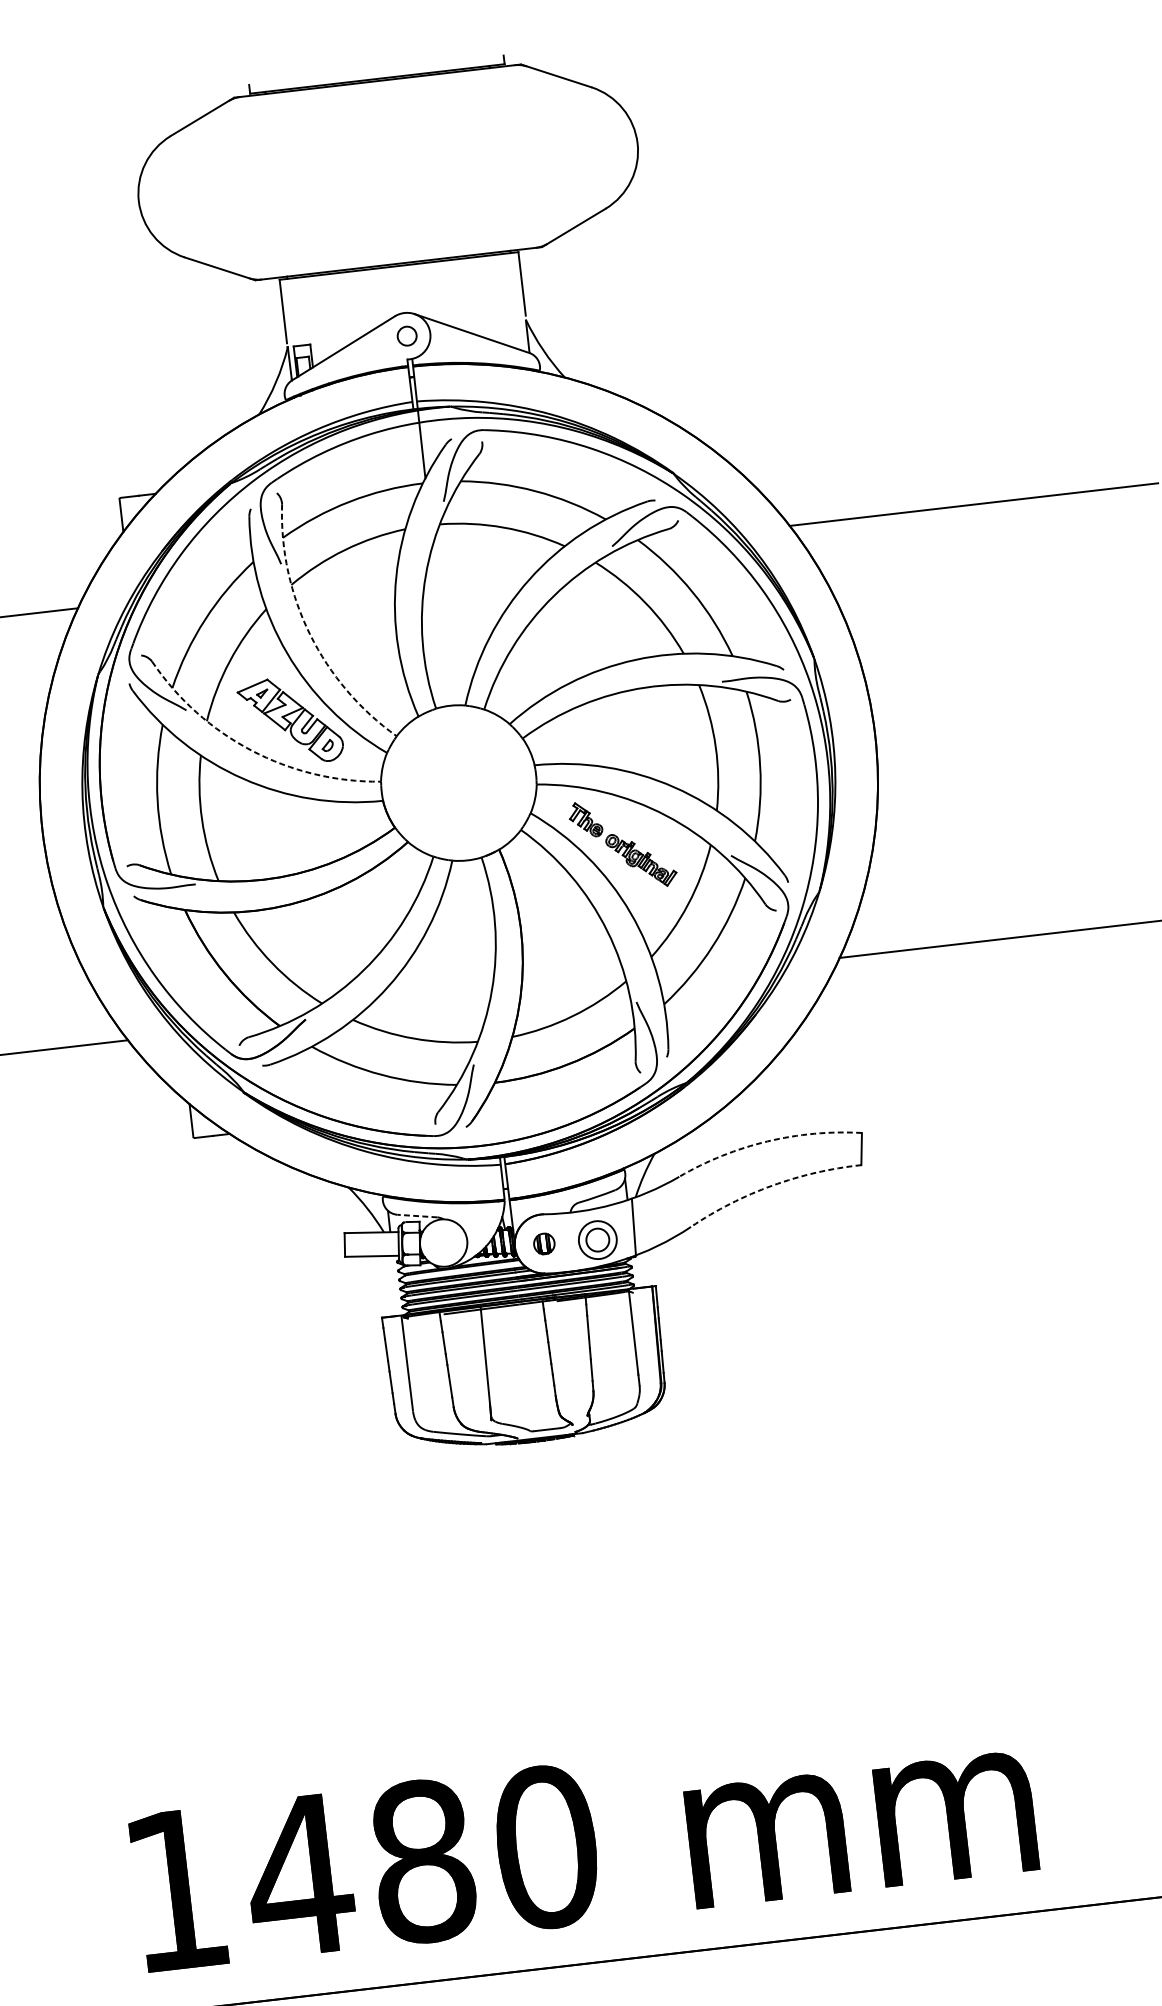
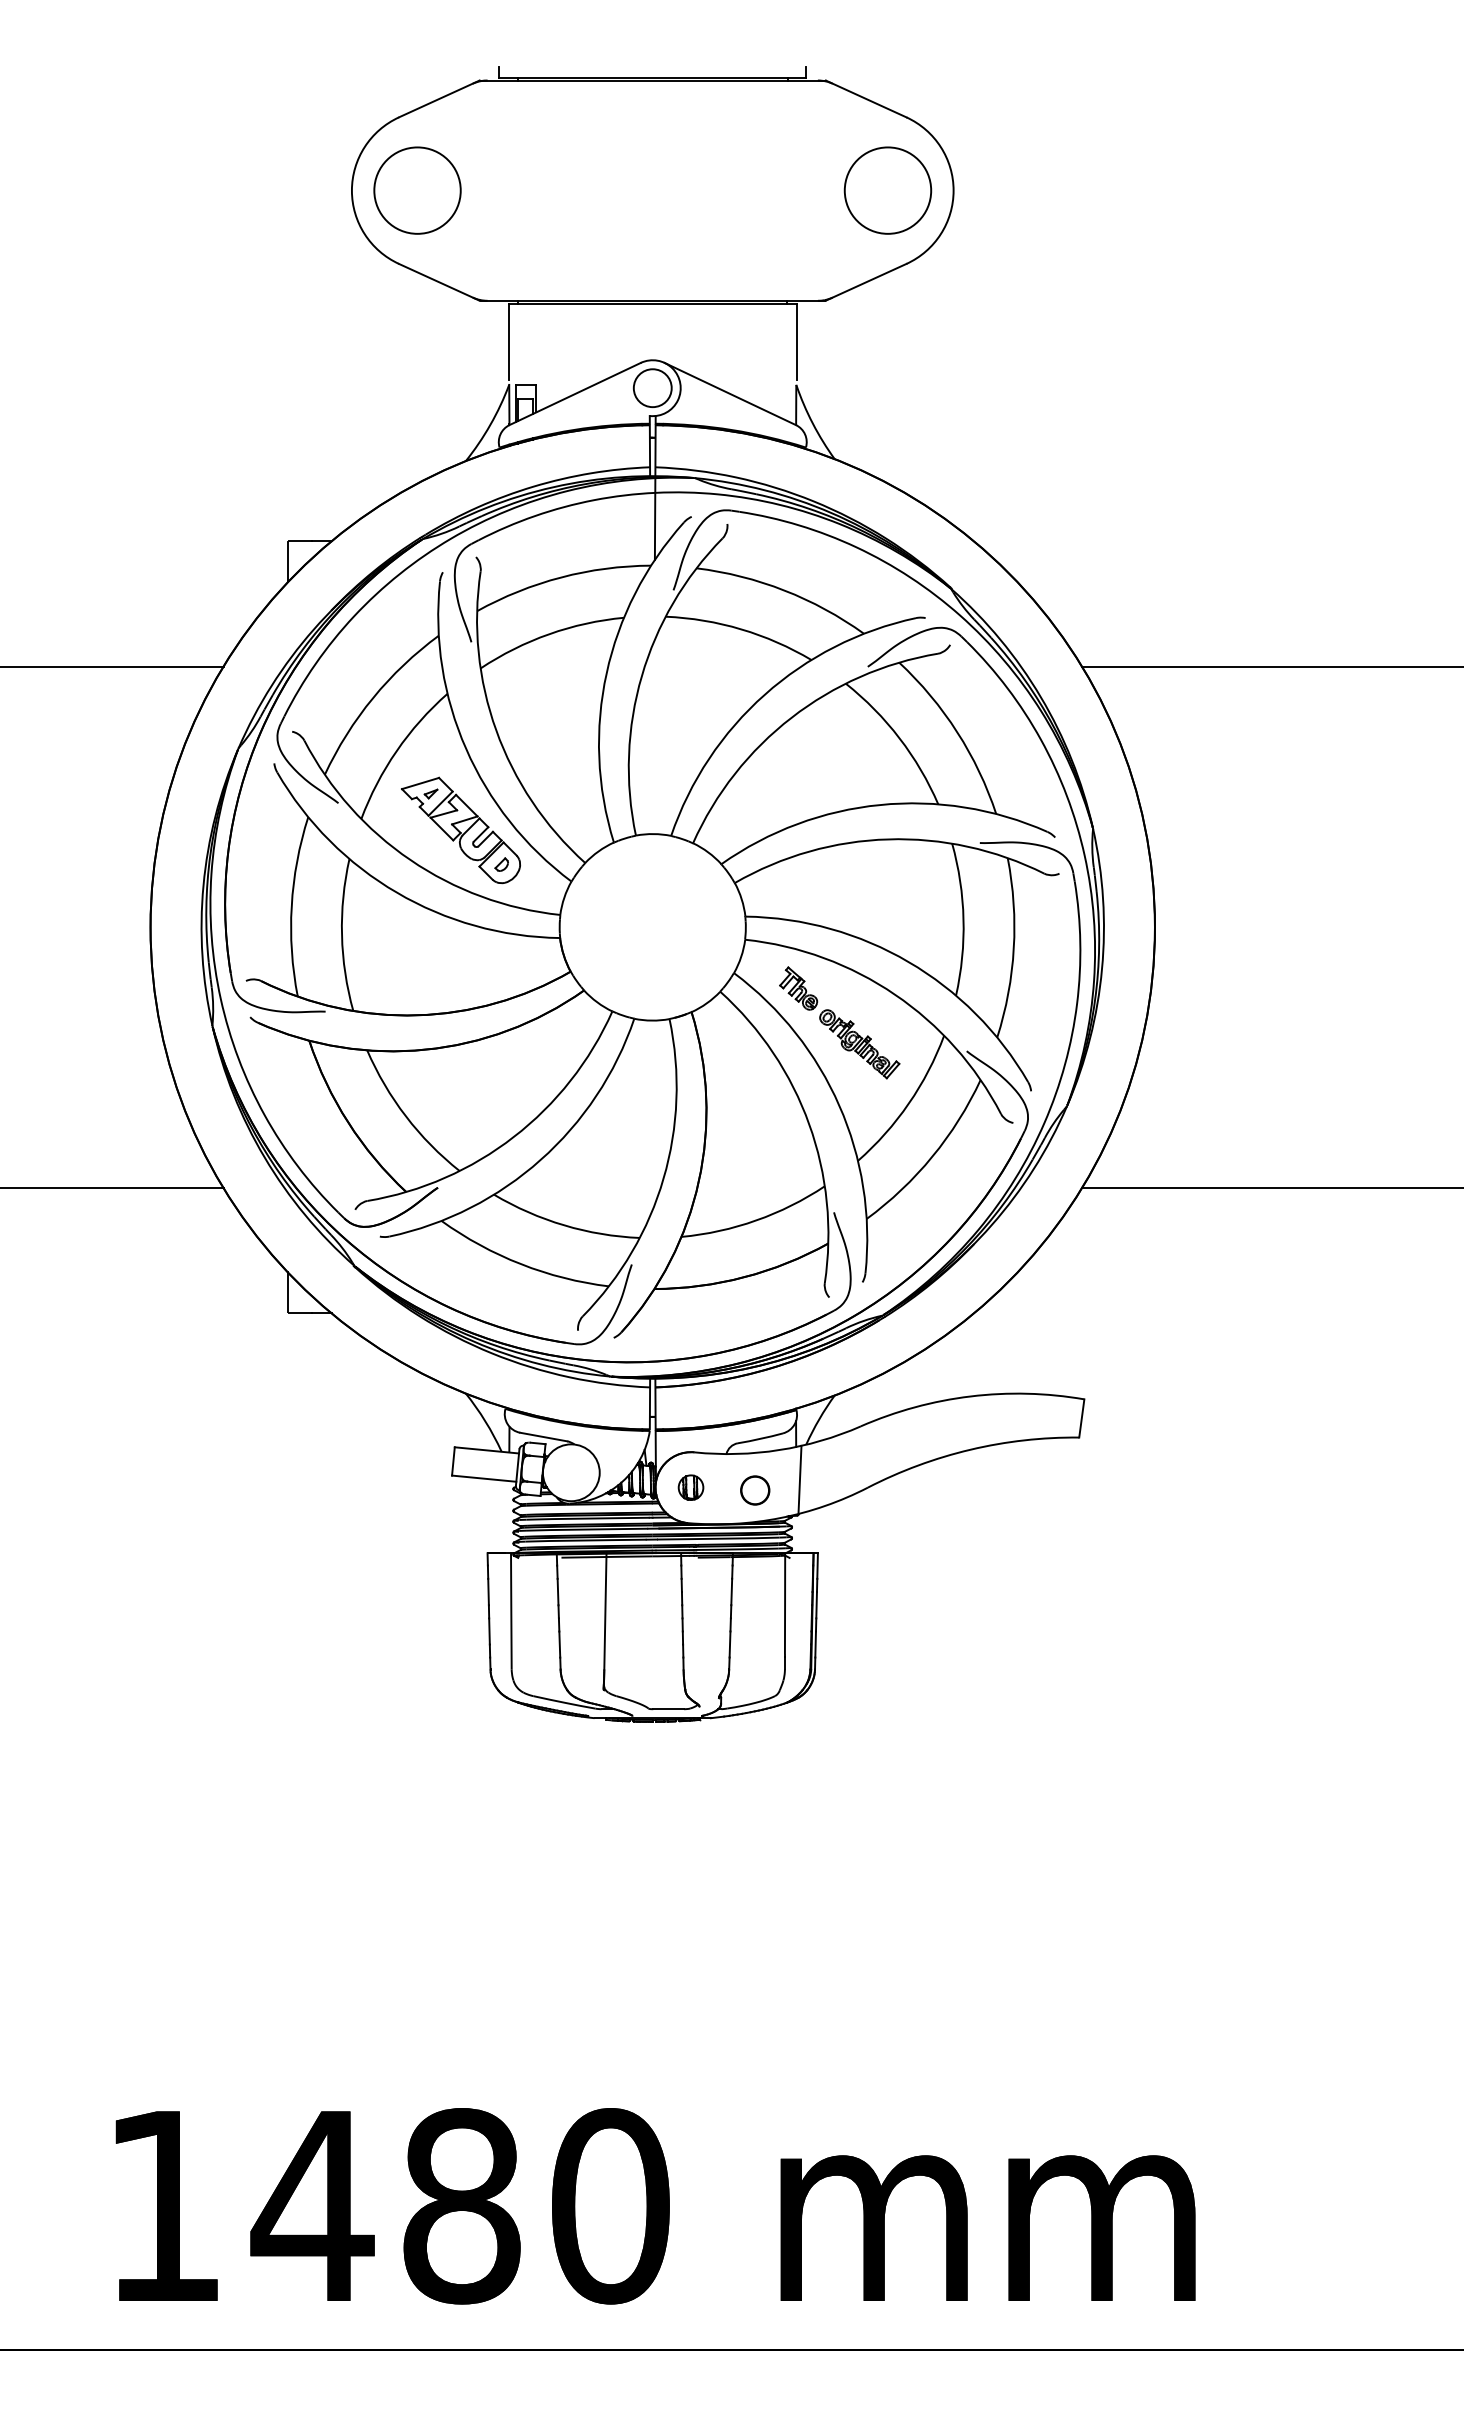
circle: (582, 149) -> (887, 190), added
circle: (193, 194) -> (417, 190), added
circle: (406, 336) -> (652, 388), size x1.67
arc: (310, 634) -> (496, 730), dashed -> solid
arc: (251, 750) -> (410, 860), dashed -> solid
arc: (767, 1141) -> (970, 1396), dashed -> solid
arc: (772, 1185) -> (970, 1449), dashed -> solid
line: (417, 1216) -> (543, 1437), dashed -> solid
circle: (598, 1240) -> (755, 1490), size x0.62

